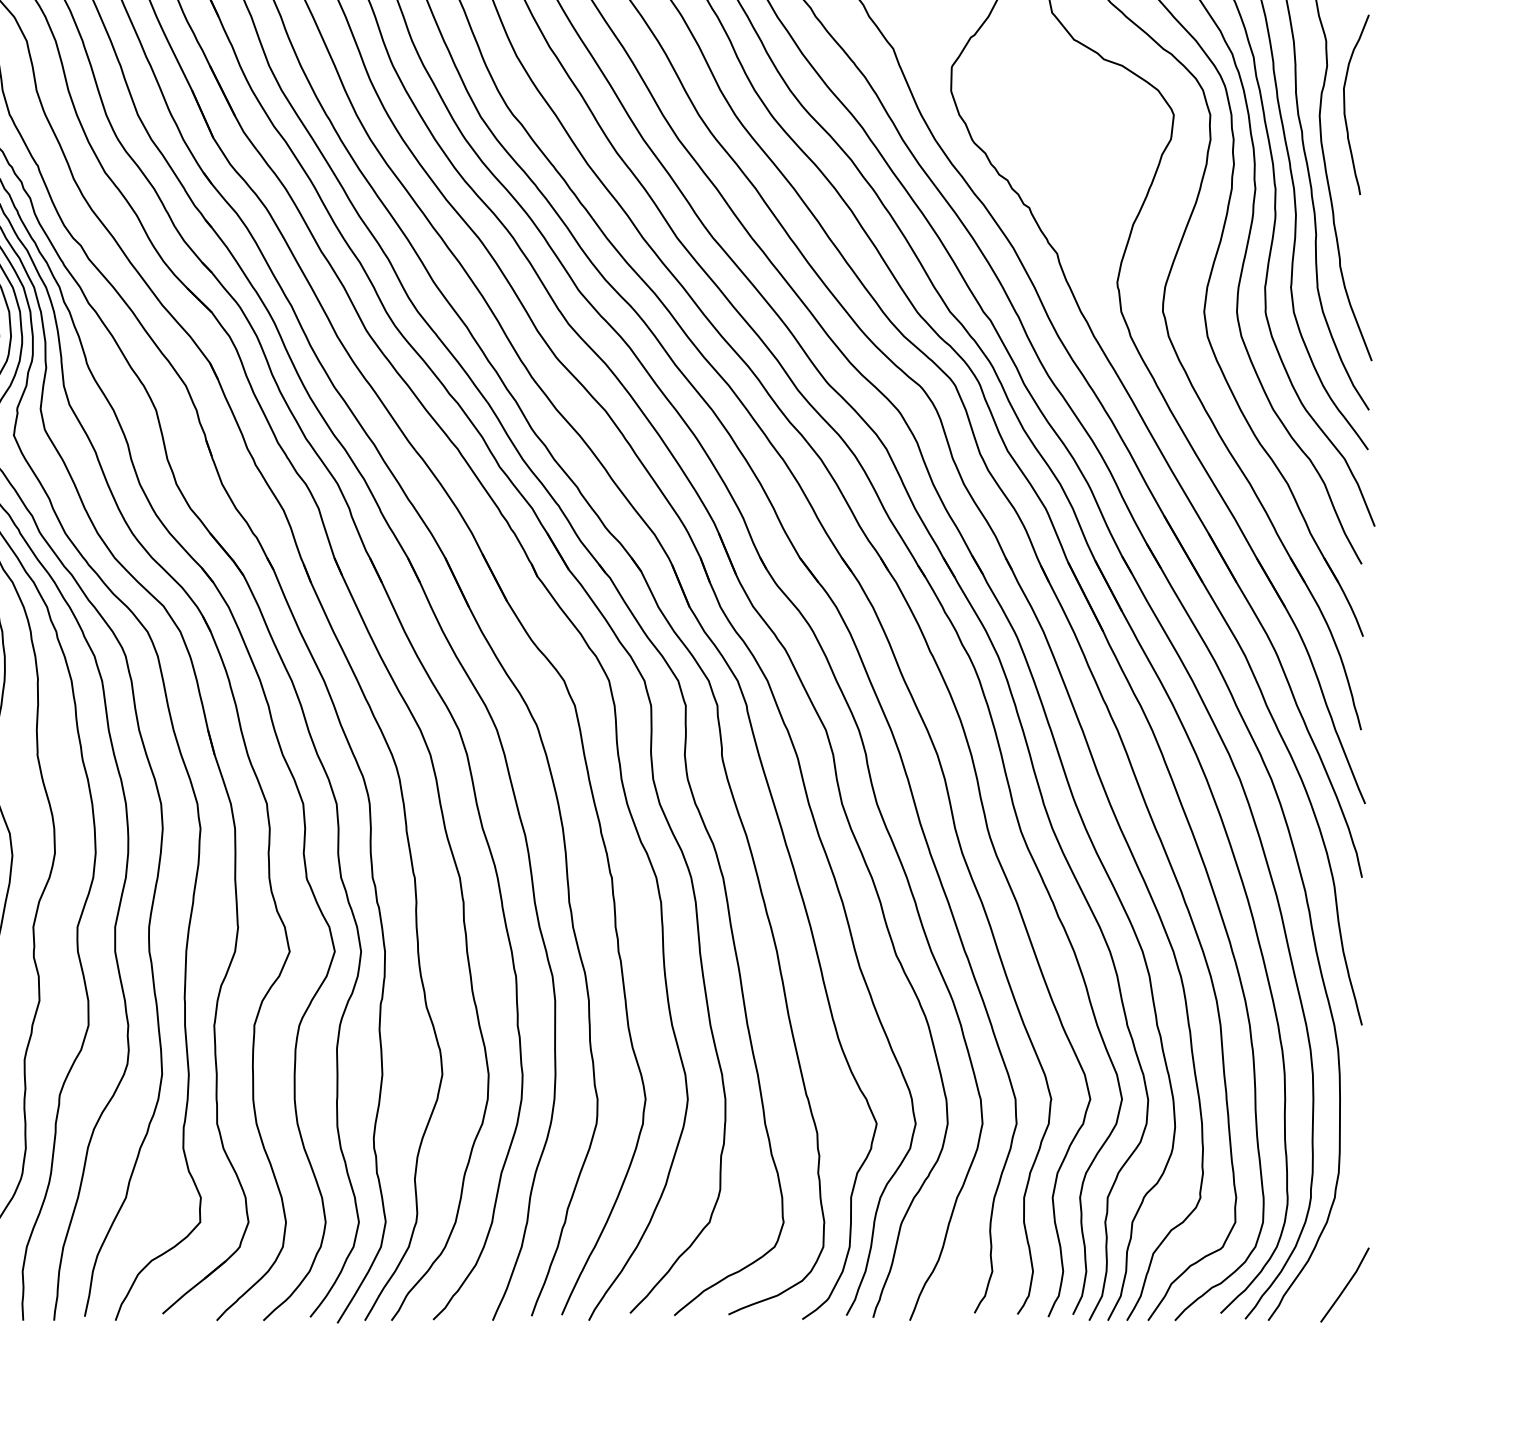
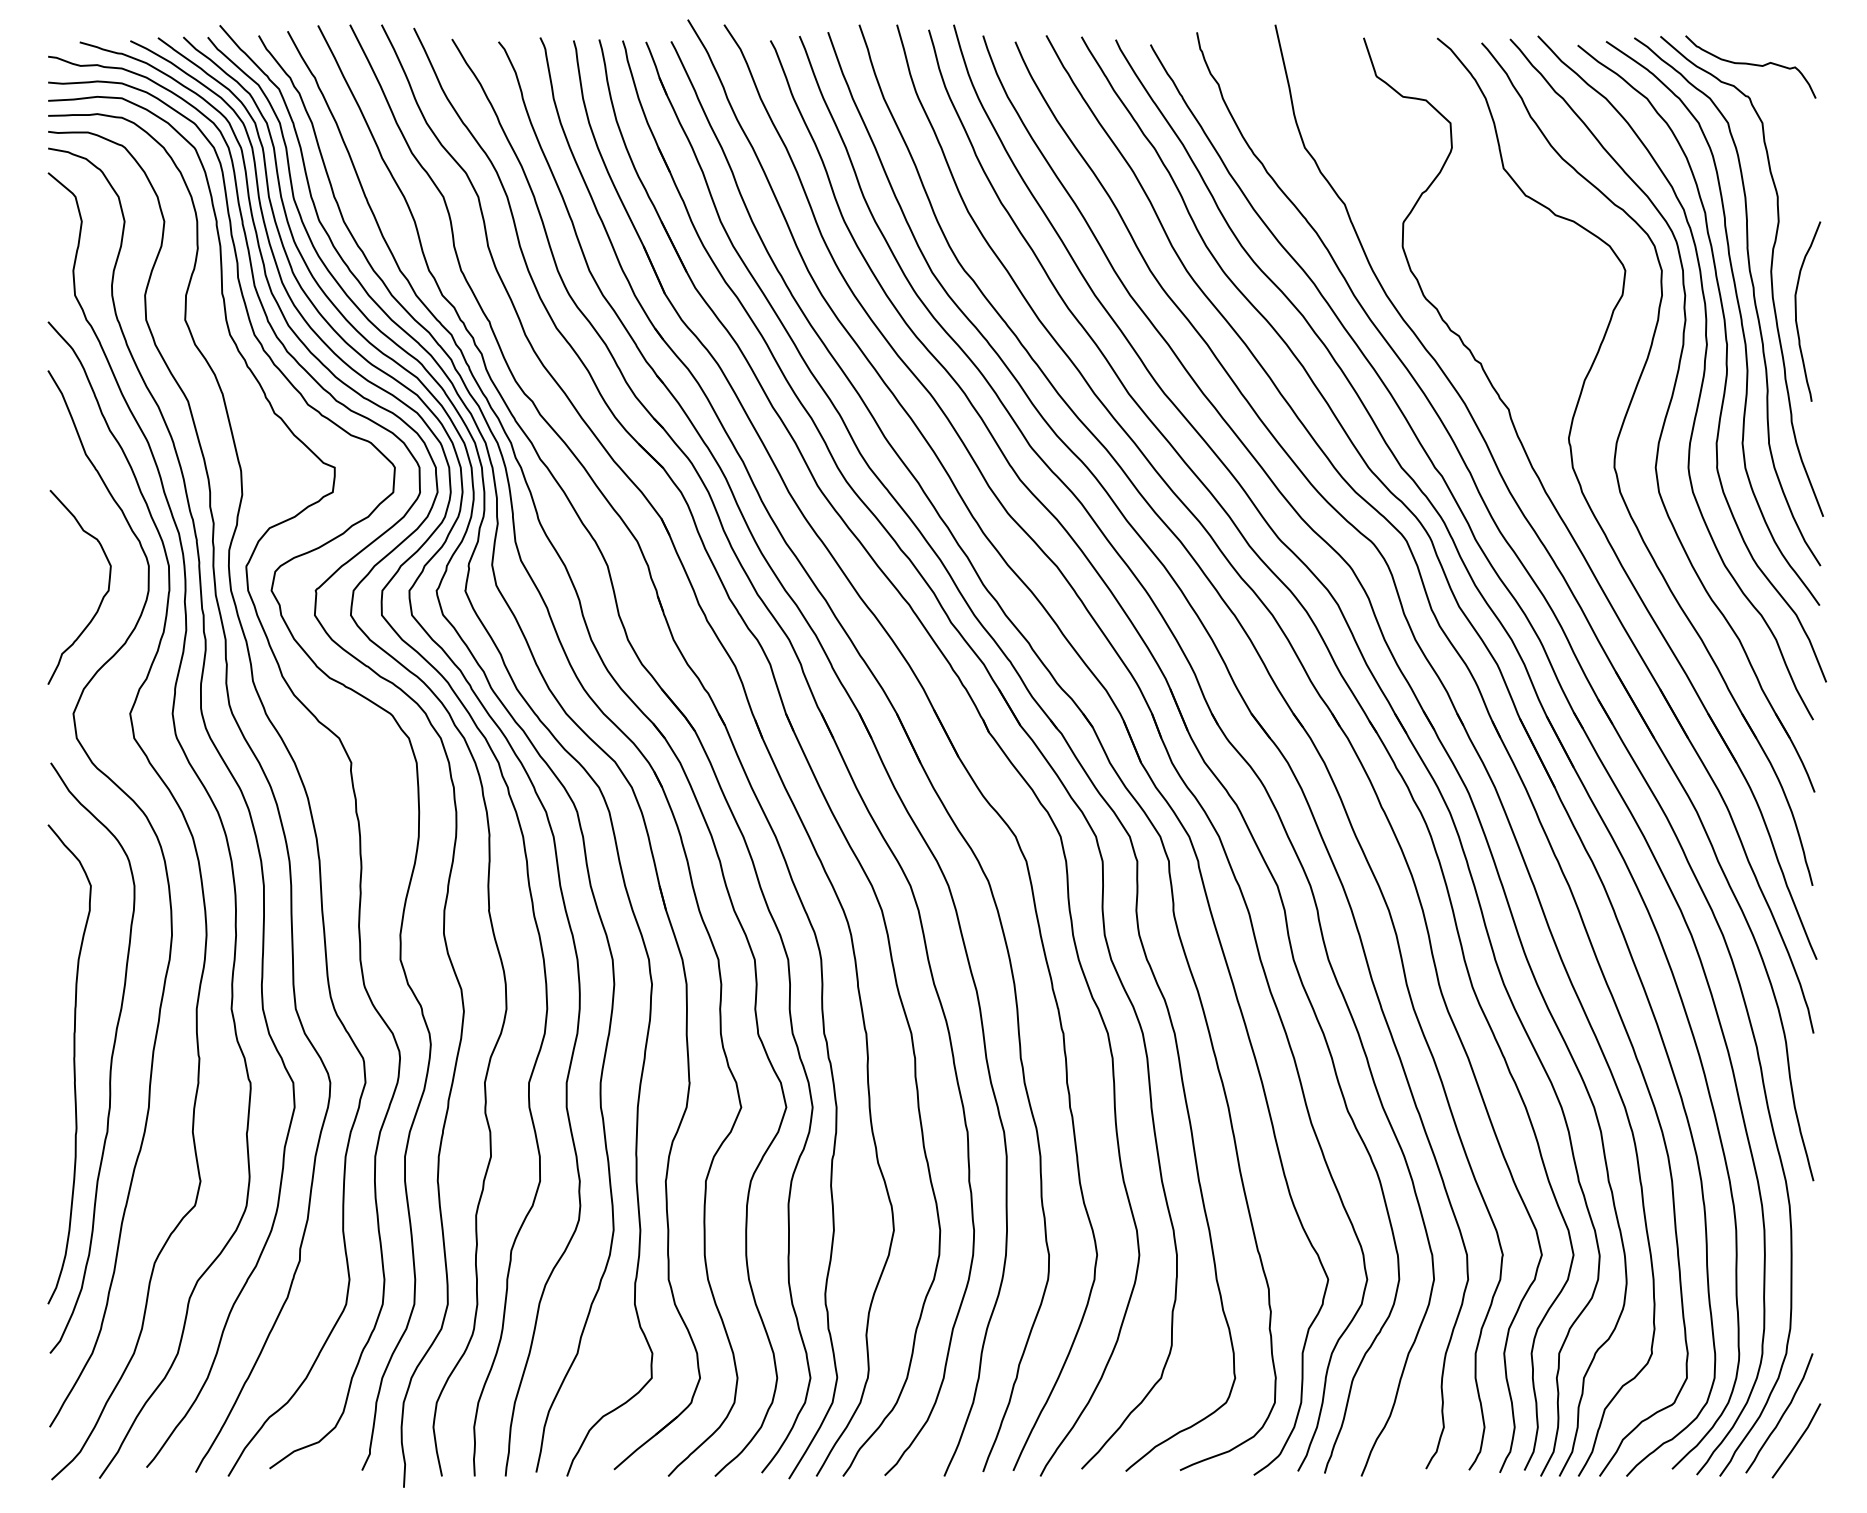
curve: (1344, 104) -> (1796, 311), moved
curve: (1329, 1259) -> (1781, 1415), added

